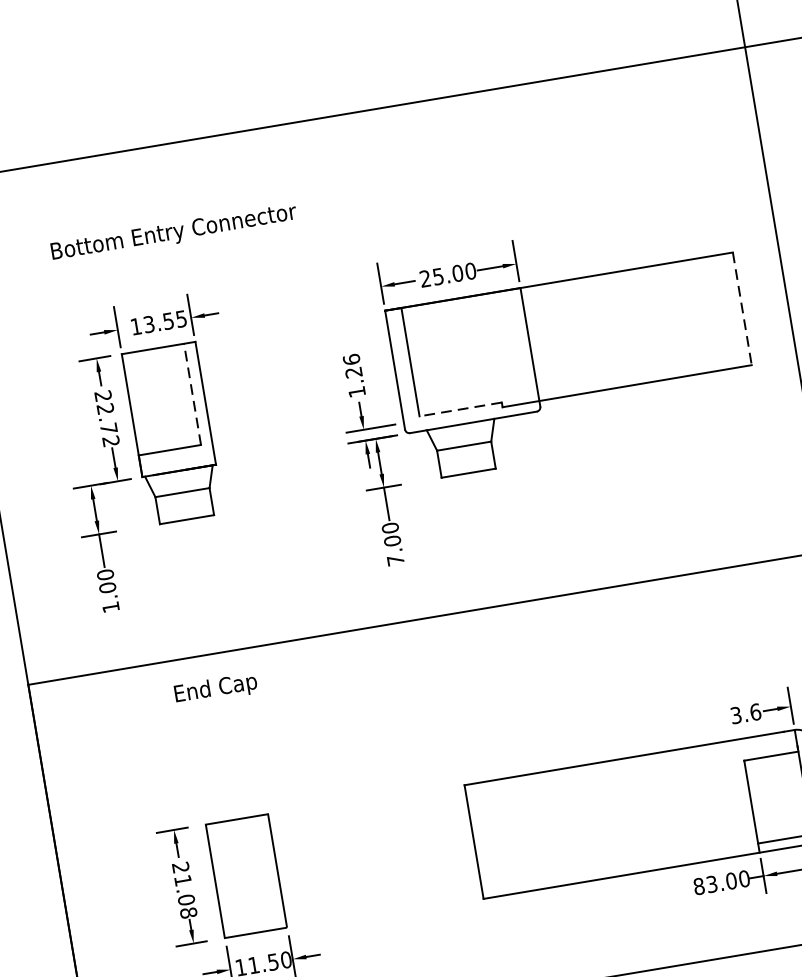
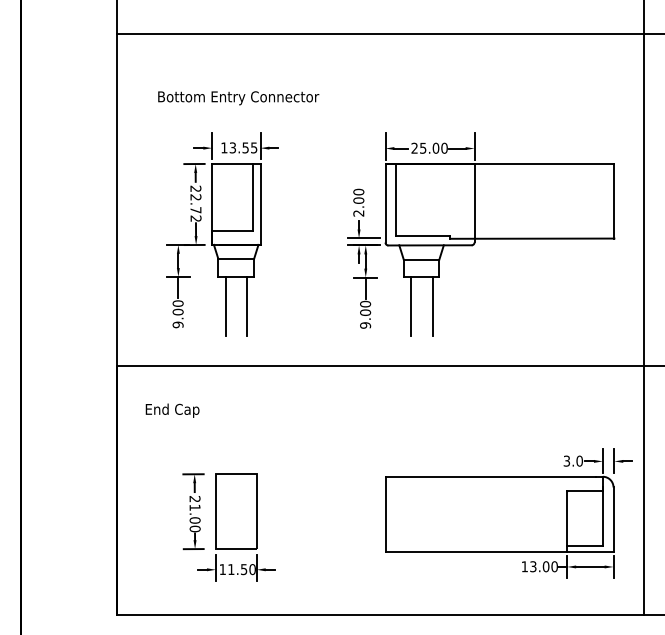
text: (173, 233) -> (238, 98), moved
line: (742, 308) -> (614, 201), dashed -> solid
text: (353, 375) -> (358, 202), 1.26 -> 2.00
line: (192, 393) -> (253, 196), dashed -> solid
line: (459, 409) -> (422, 235), dashed -> solid
line: (492, 514) -> (432, 306), added
line: (460, 519) -> (411, 306), added
line: (211, 560) -> (247, 305), added
text: (395, 560) -> (365, 325), 7.00 -> 9.00
line: (177, 565) -> (225, 305), added
text: (109, 606) -> (177, 324), 1.00 -> 9.00
text: (215, 689) -> (172, 410), moved
text: (755, 711) -> (579, 460), 3.6 -> 3.0
text: (698, 886) -> (524, 566), 83.00 -> 13.00
text: (189, 912) -> (195, 528), 21.08 -> 21.00

